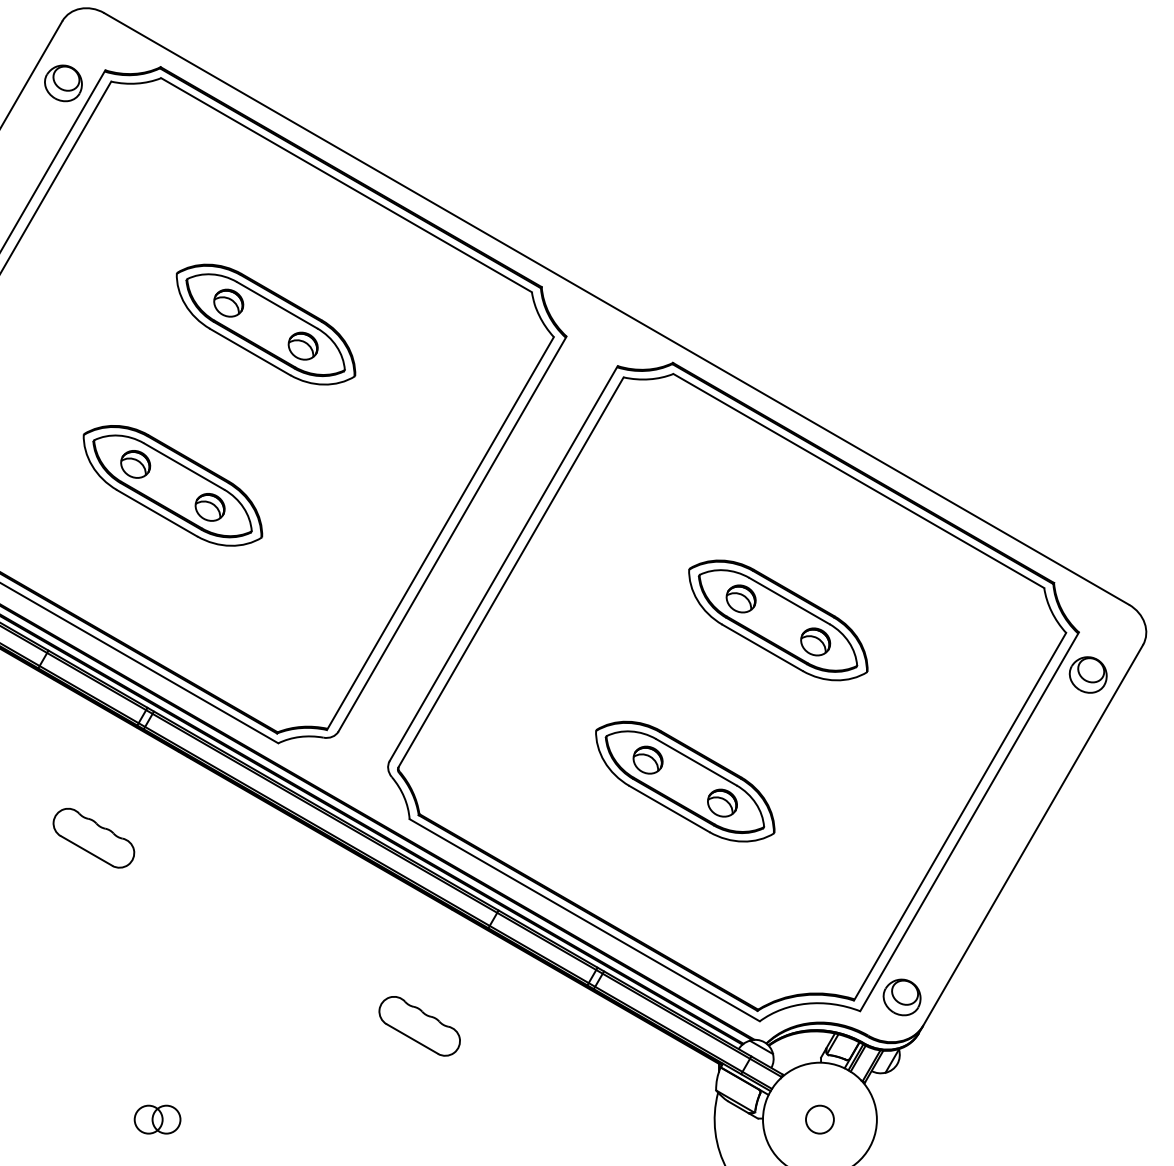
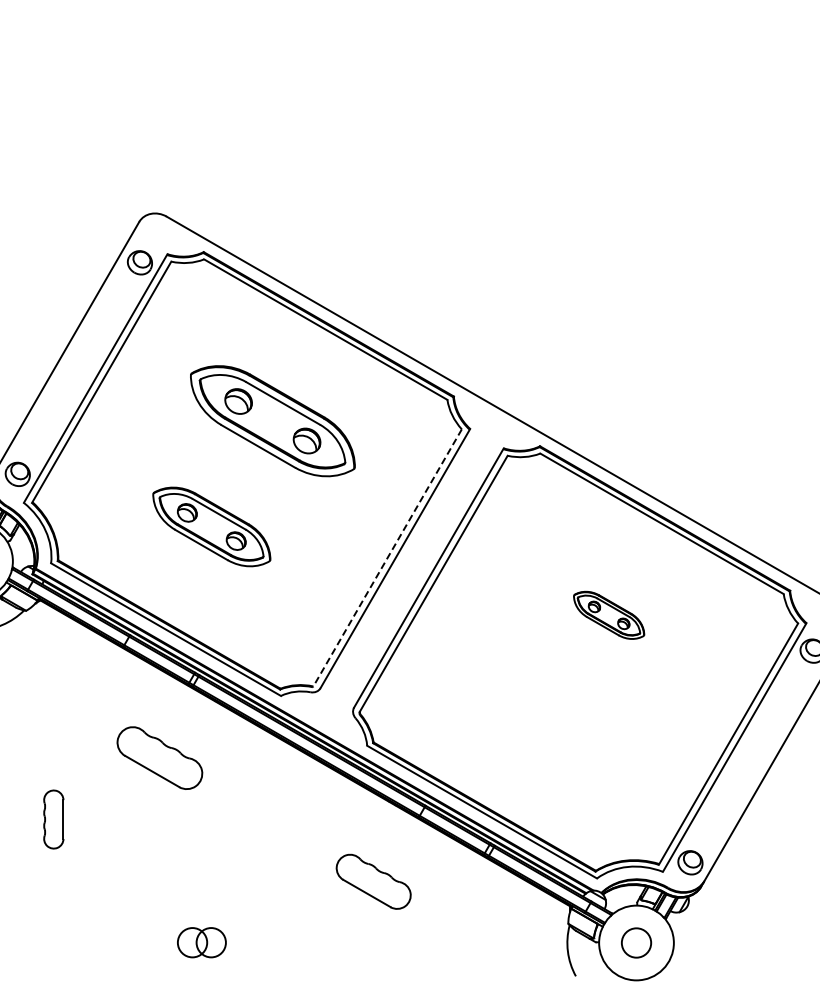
part: (265, 323) -> (272, 420), size x1.4
line: (440, 533) -> (387, 558), solid -> dashed
part: (777, 620) -> (608, 615), size x0.6
part: (684, 782) -> (547, 721), removed
part: (93, 838) -> (159, 758), size x1.6
part: (419, 1025) -> (373, 881), size x1.4
circle: (819, 1118) -> (636, 942), size x1.6
part: (157, 1120) -> (201, 943), size x1.6

